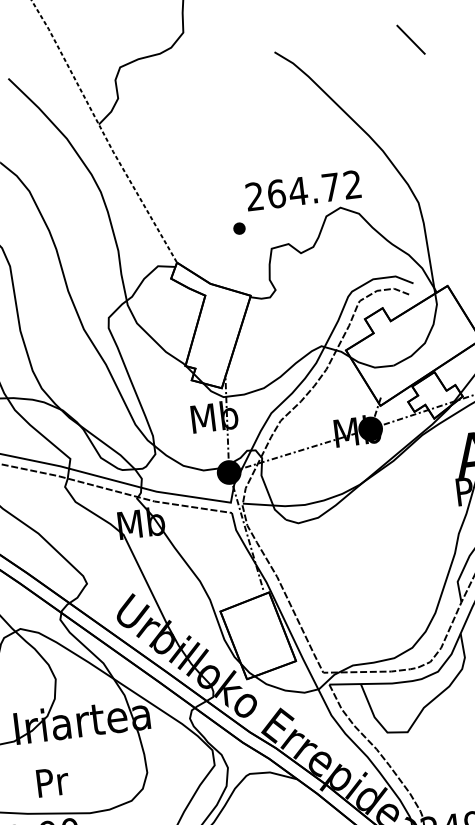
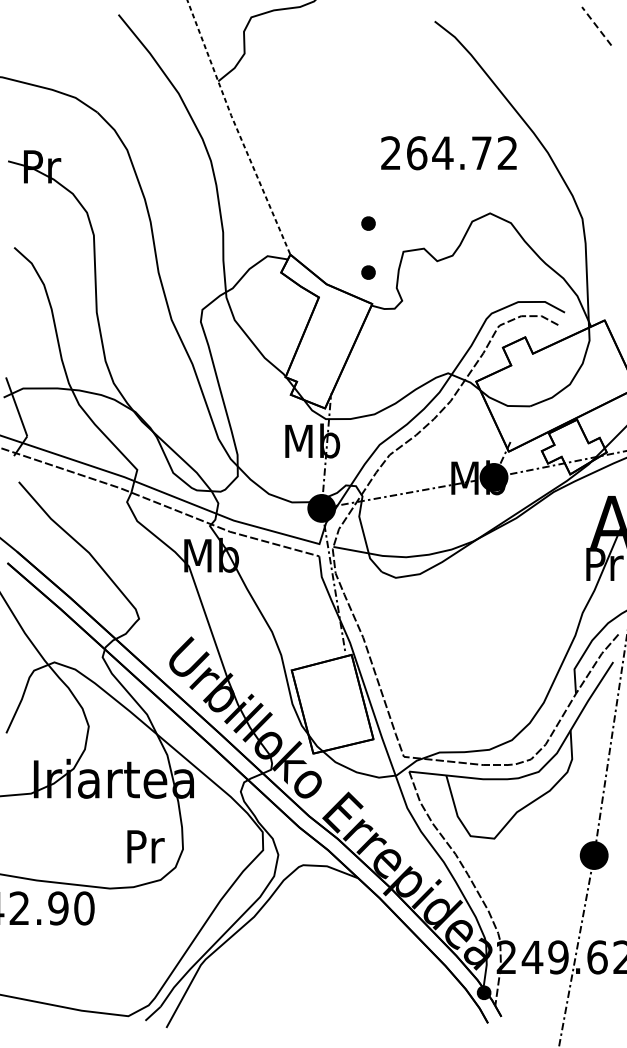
line: (410, 39) -> (596, 25), solid -> dashed
text: (303, 191) -> (448, 153), moved
part: (244, 269) -> (368, 272), added
text: (52, 781) -> (145, 846), moved

